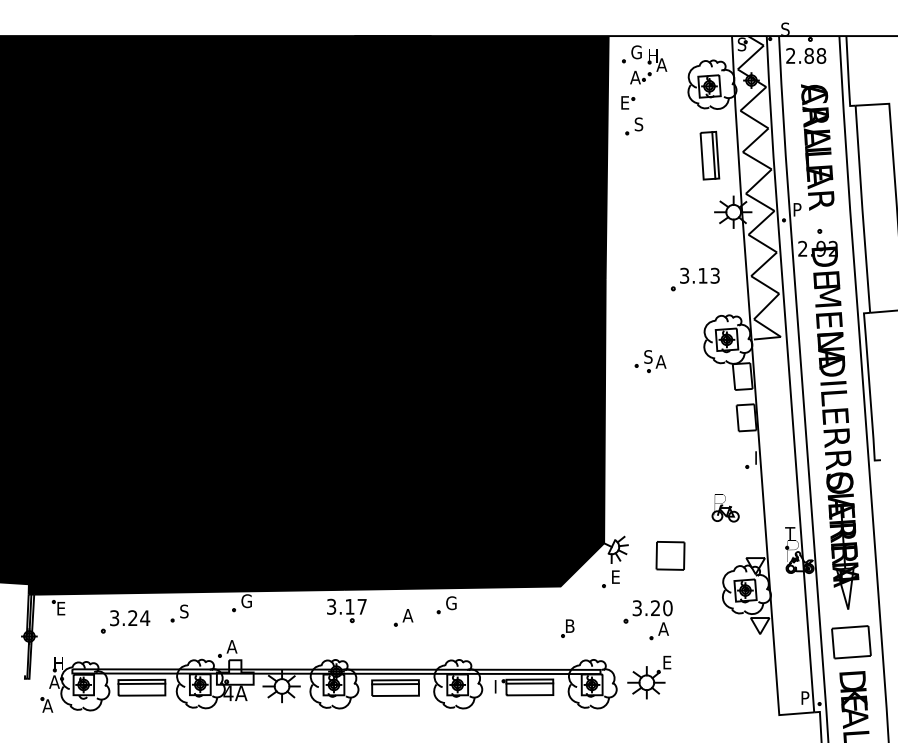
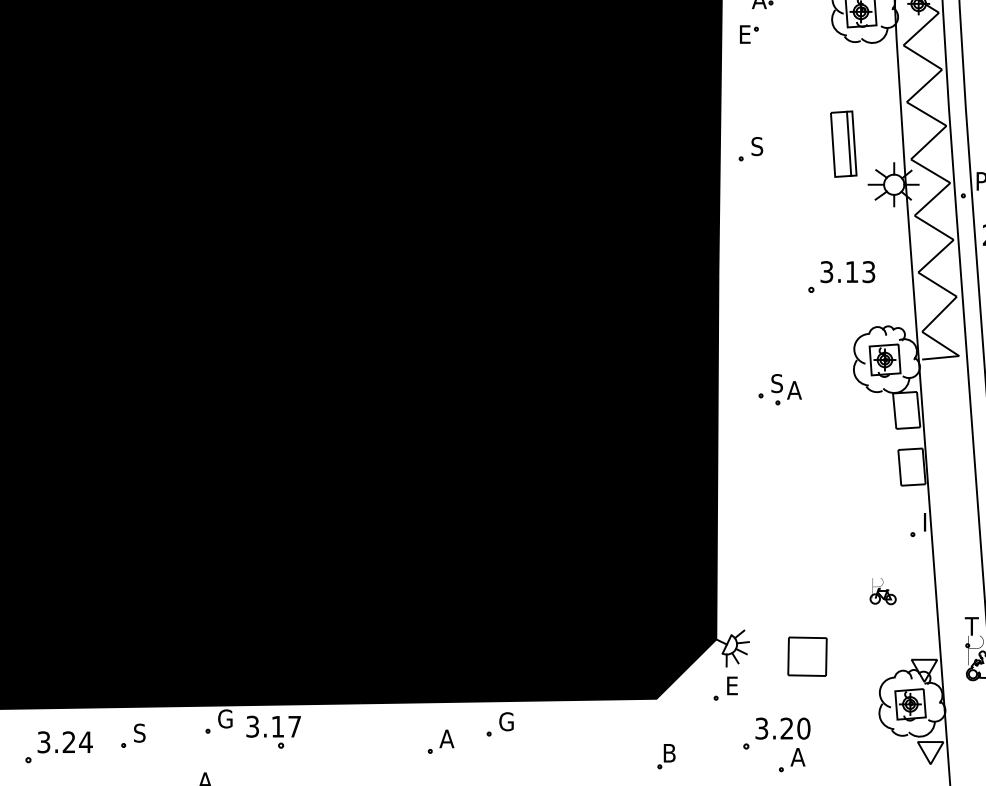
part: (634, 126) -> (751, 149), moved
part: (709, 155) -> (843, 143), moved
part: (725, 508) -> (883, 591), size x0.7
part: (346, 610) -> (273, 731), moved

